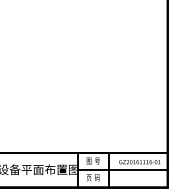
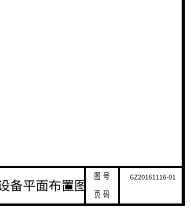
line: (122, 169) -> (133, 185), removed

